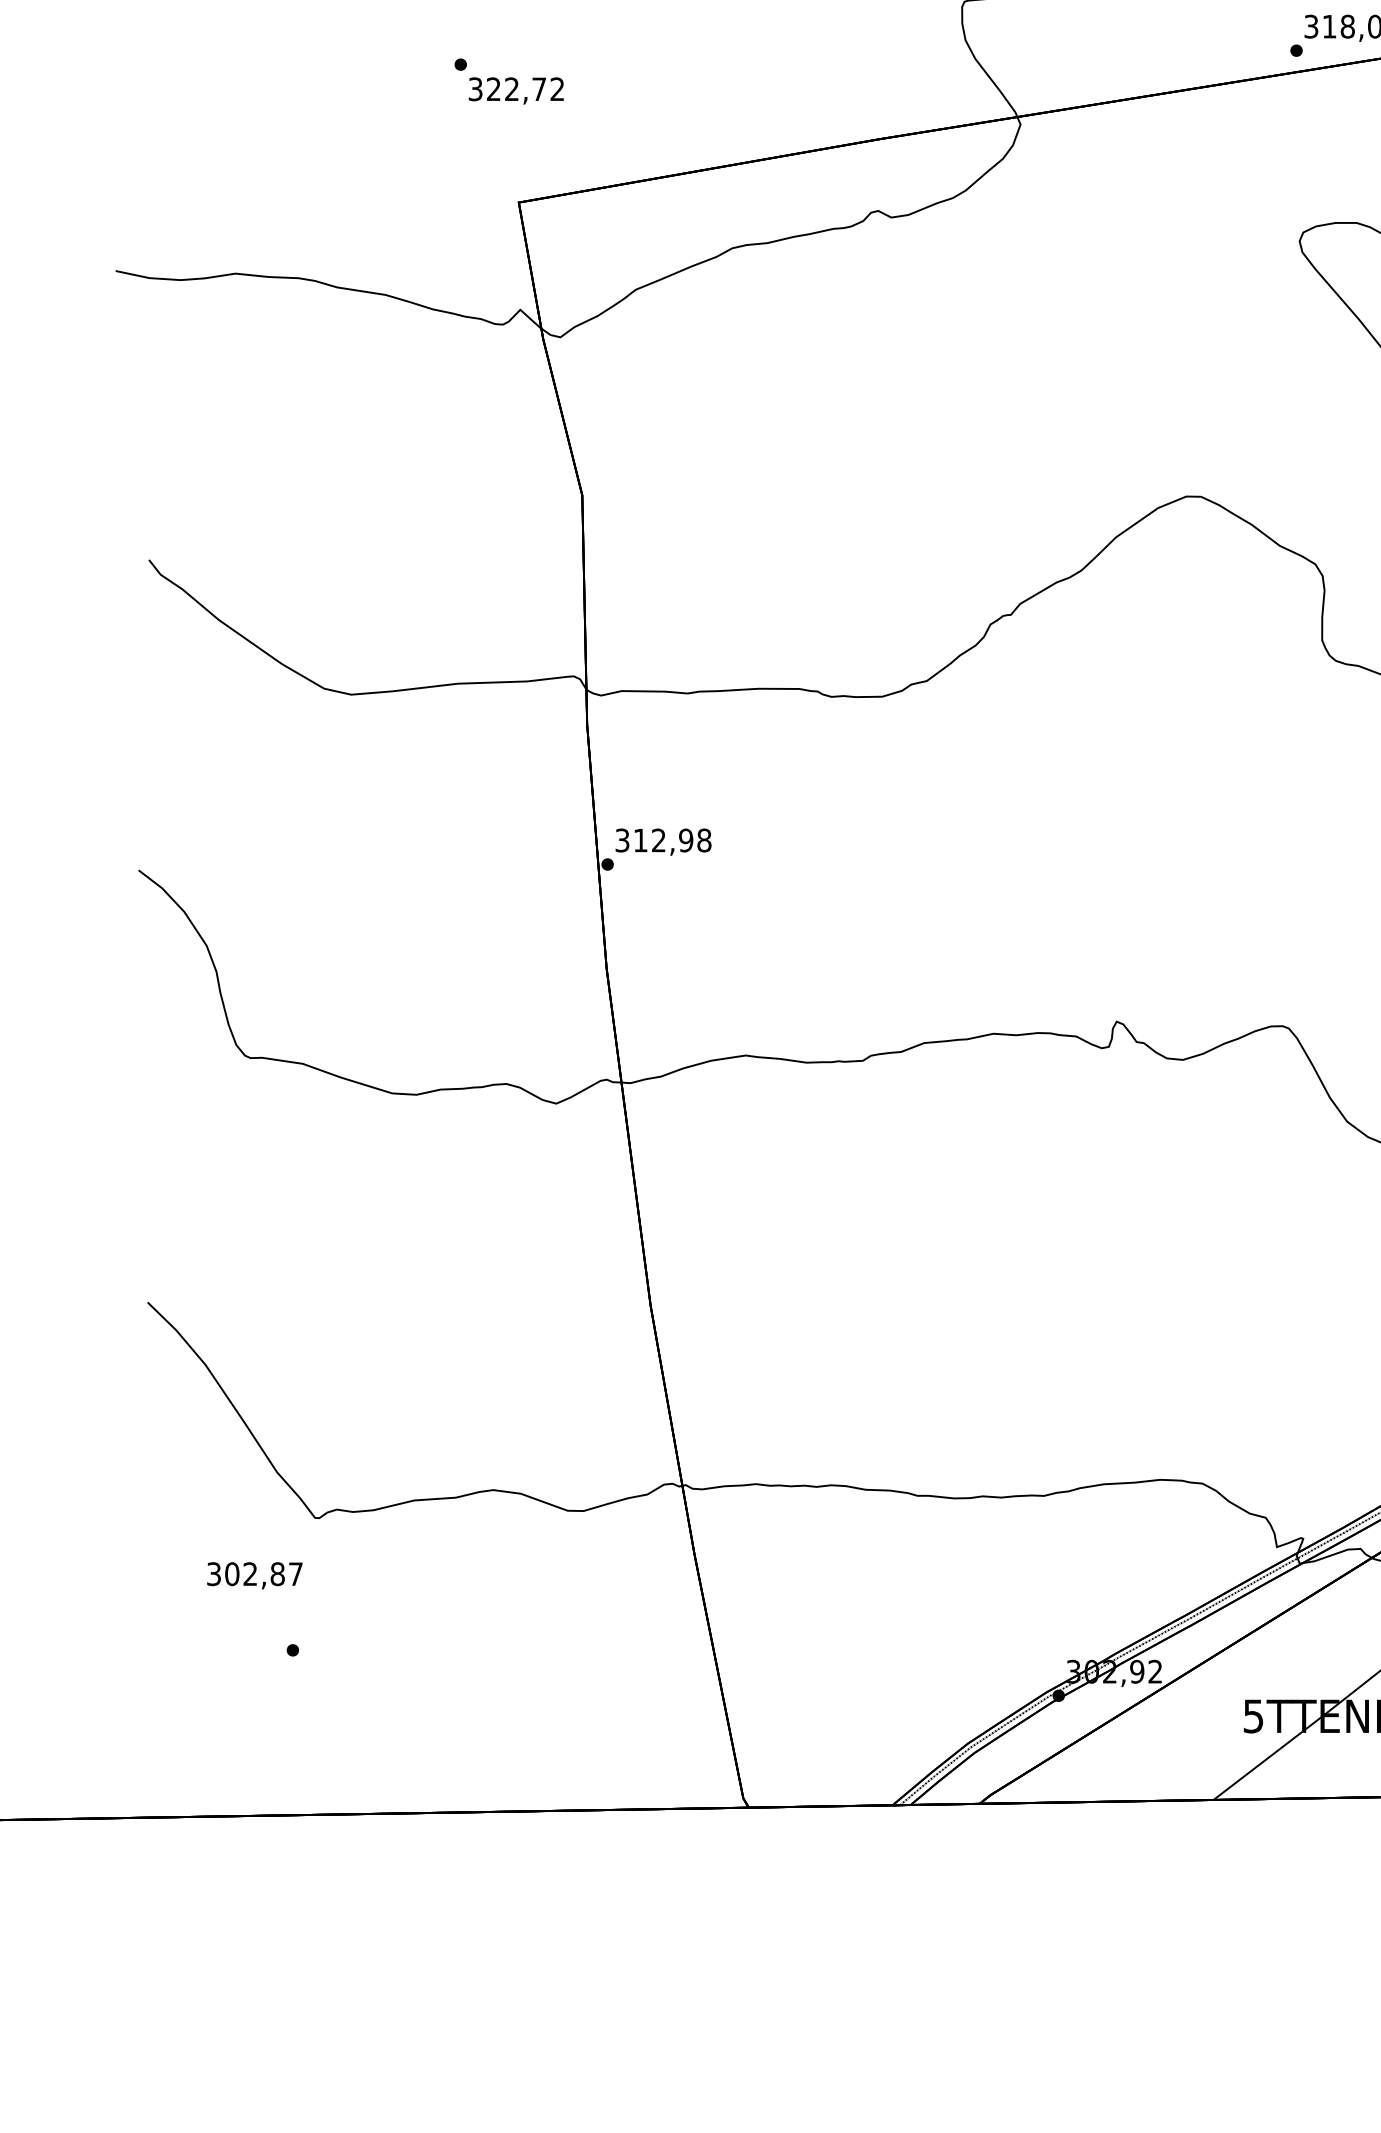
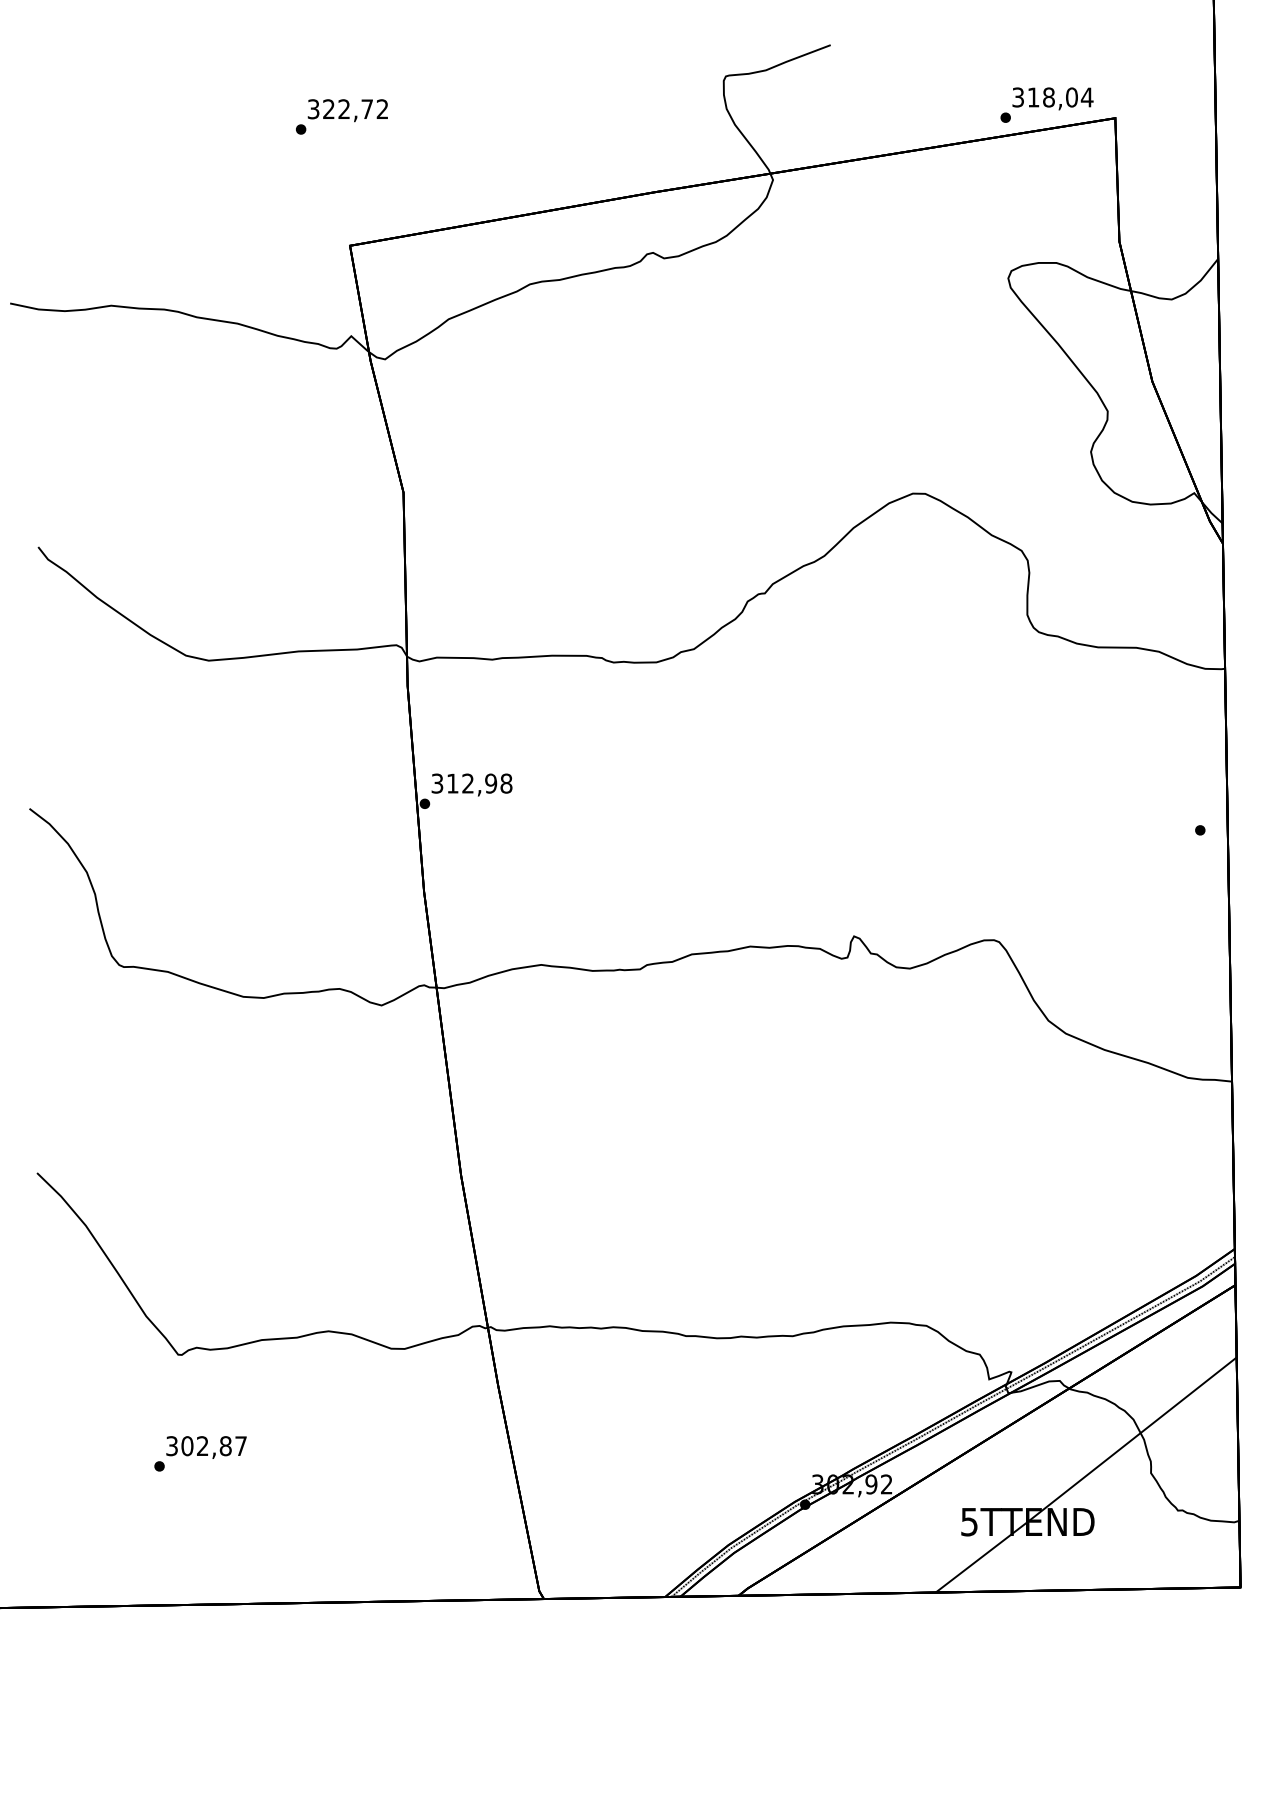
text: (515, 90) -> (347, 110), moved
text: (254, 1575) -> (206, 1447), moved

